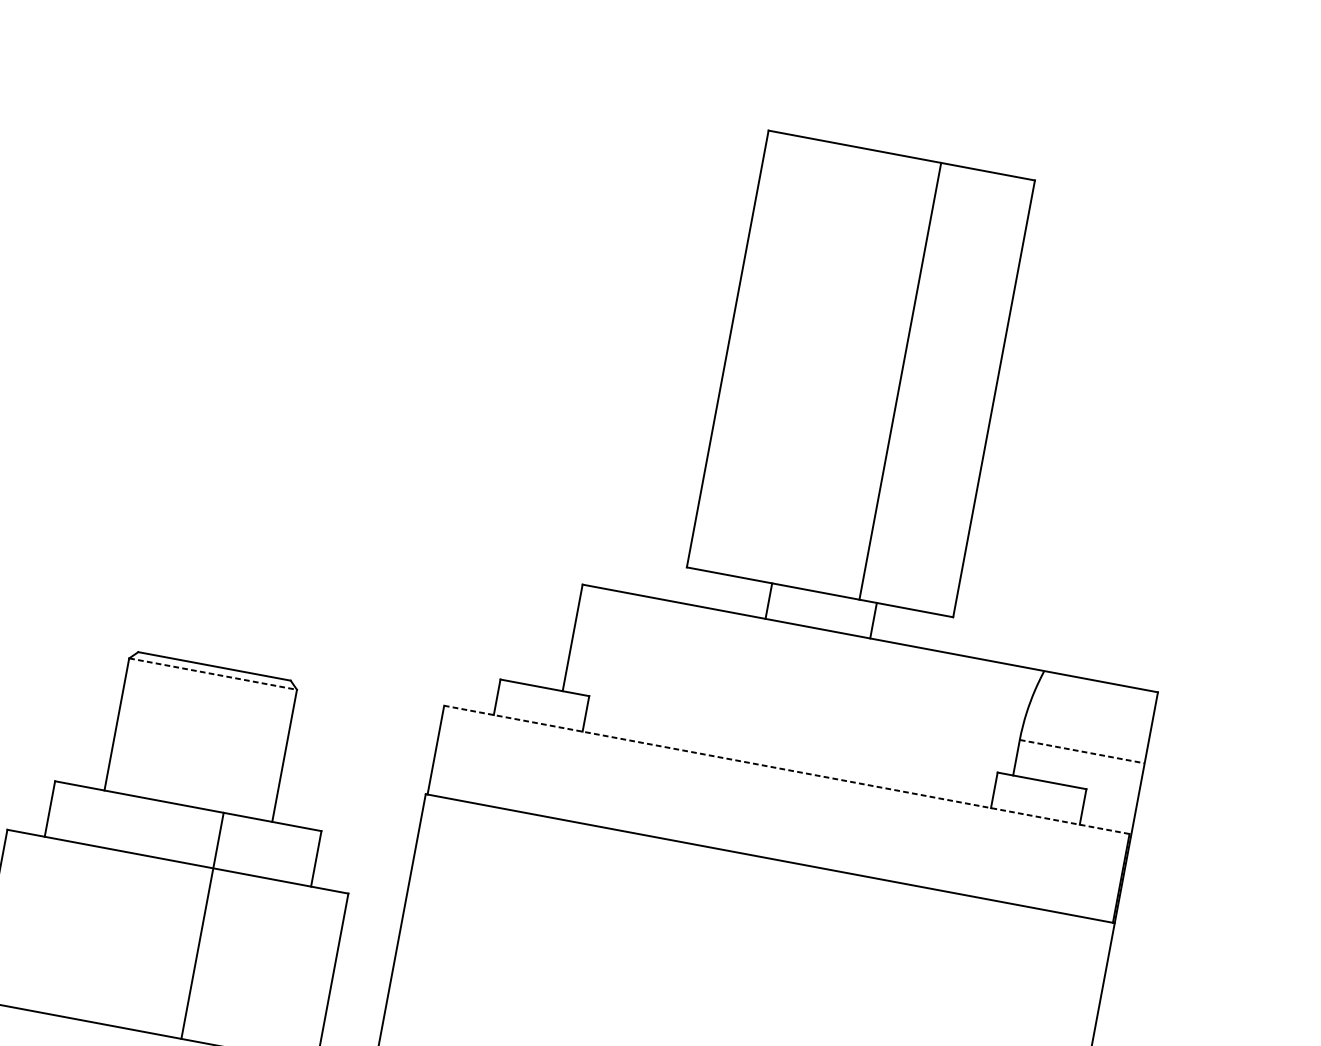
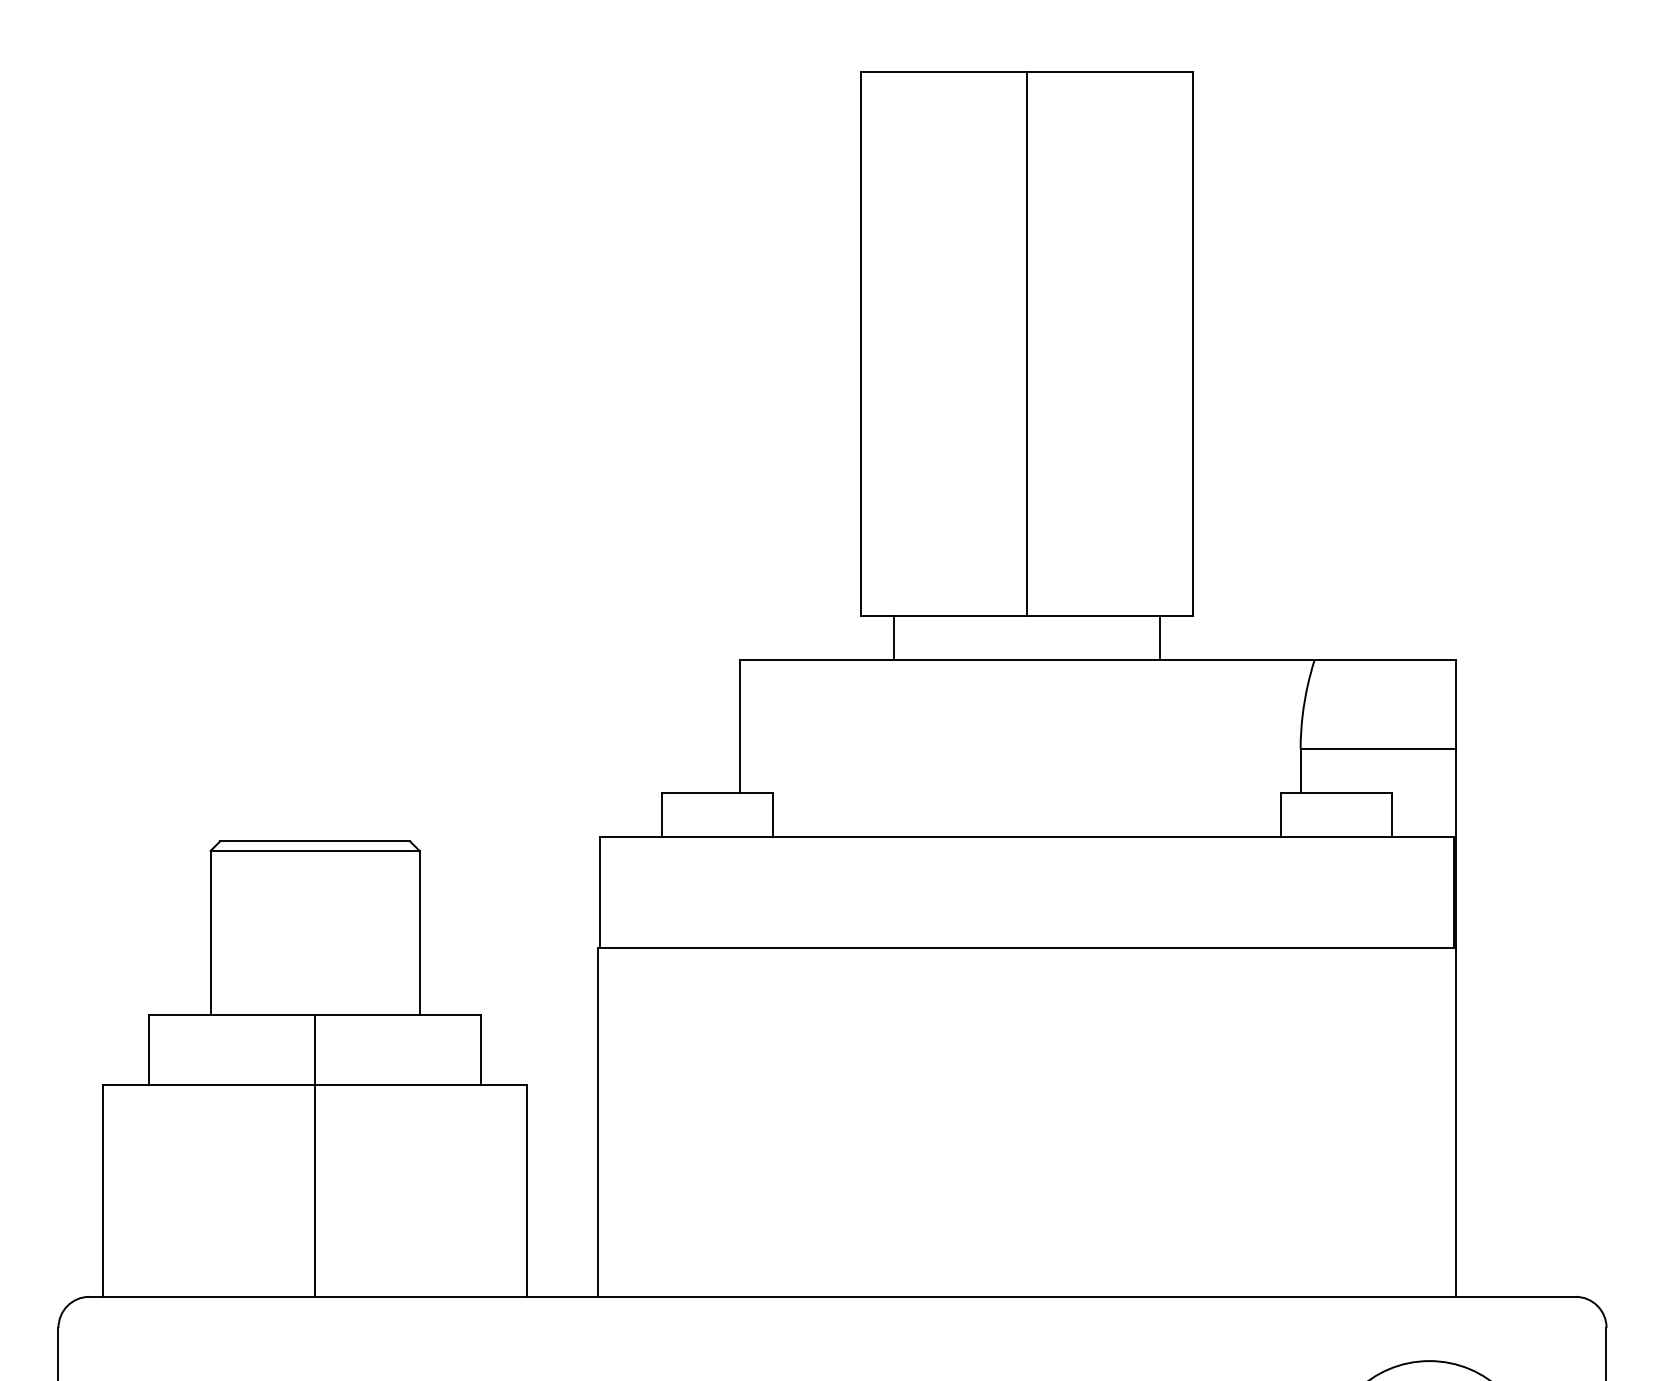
line: (900, 381) -> (1027, 343), moved
line: (769, 600) -> (894, 637), moved
line: (873, 620) -> (1159, 637), moved
line: (213, 673) -> (315, 850), dashed -> solid
line: (1082, 751) -> (1378, 748), dashed -> solid
line: (787, 769) -> (1027, 836), dashed -> solid
line: (202, 926) -> (315, 1156), moved

